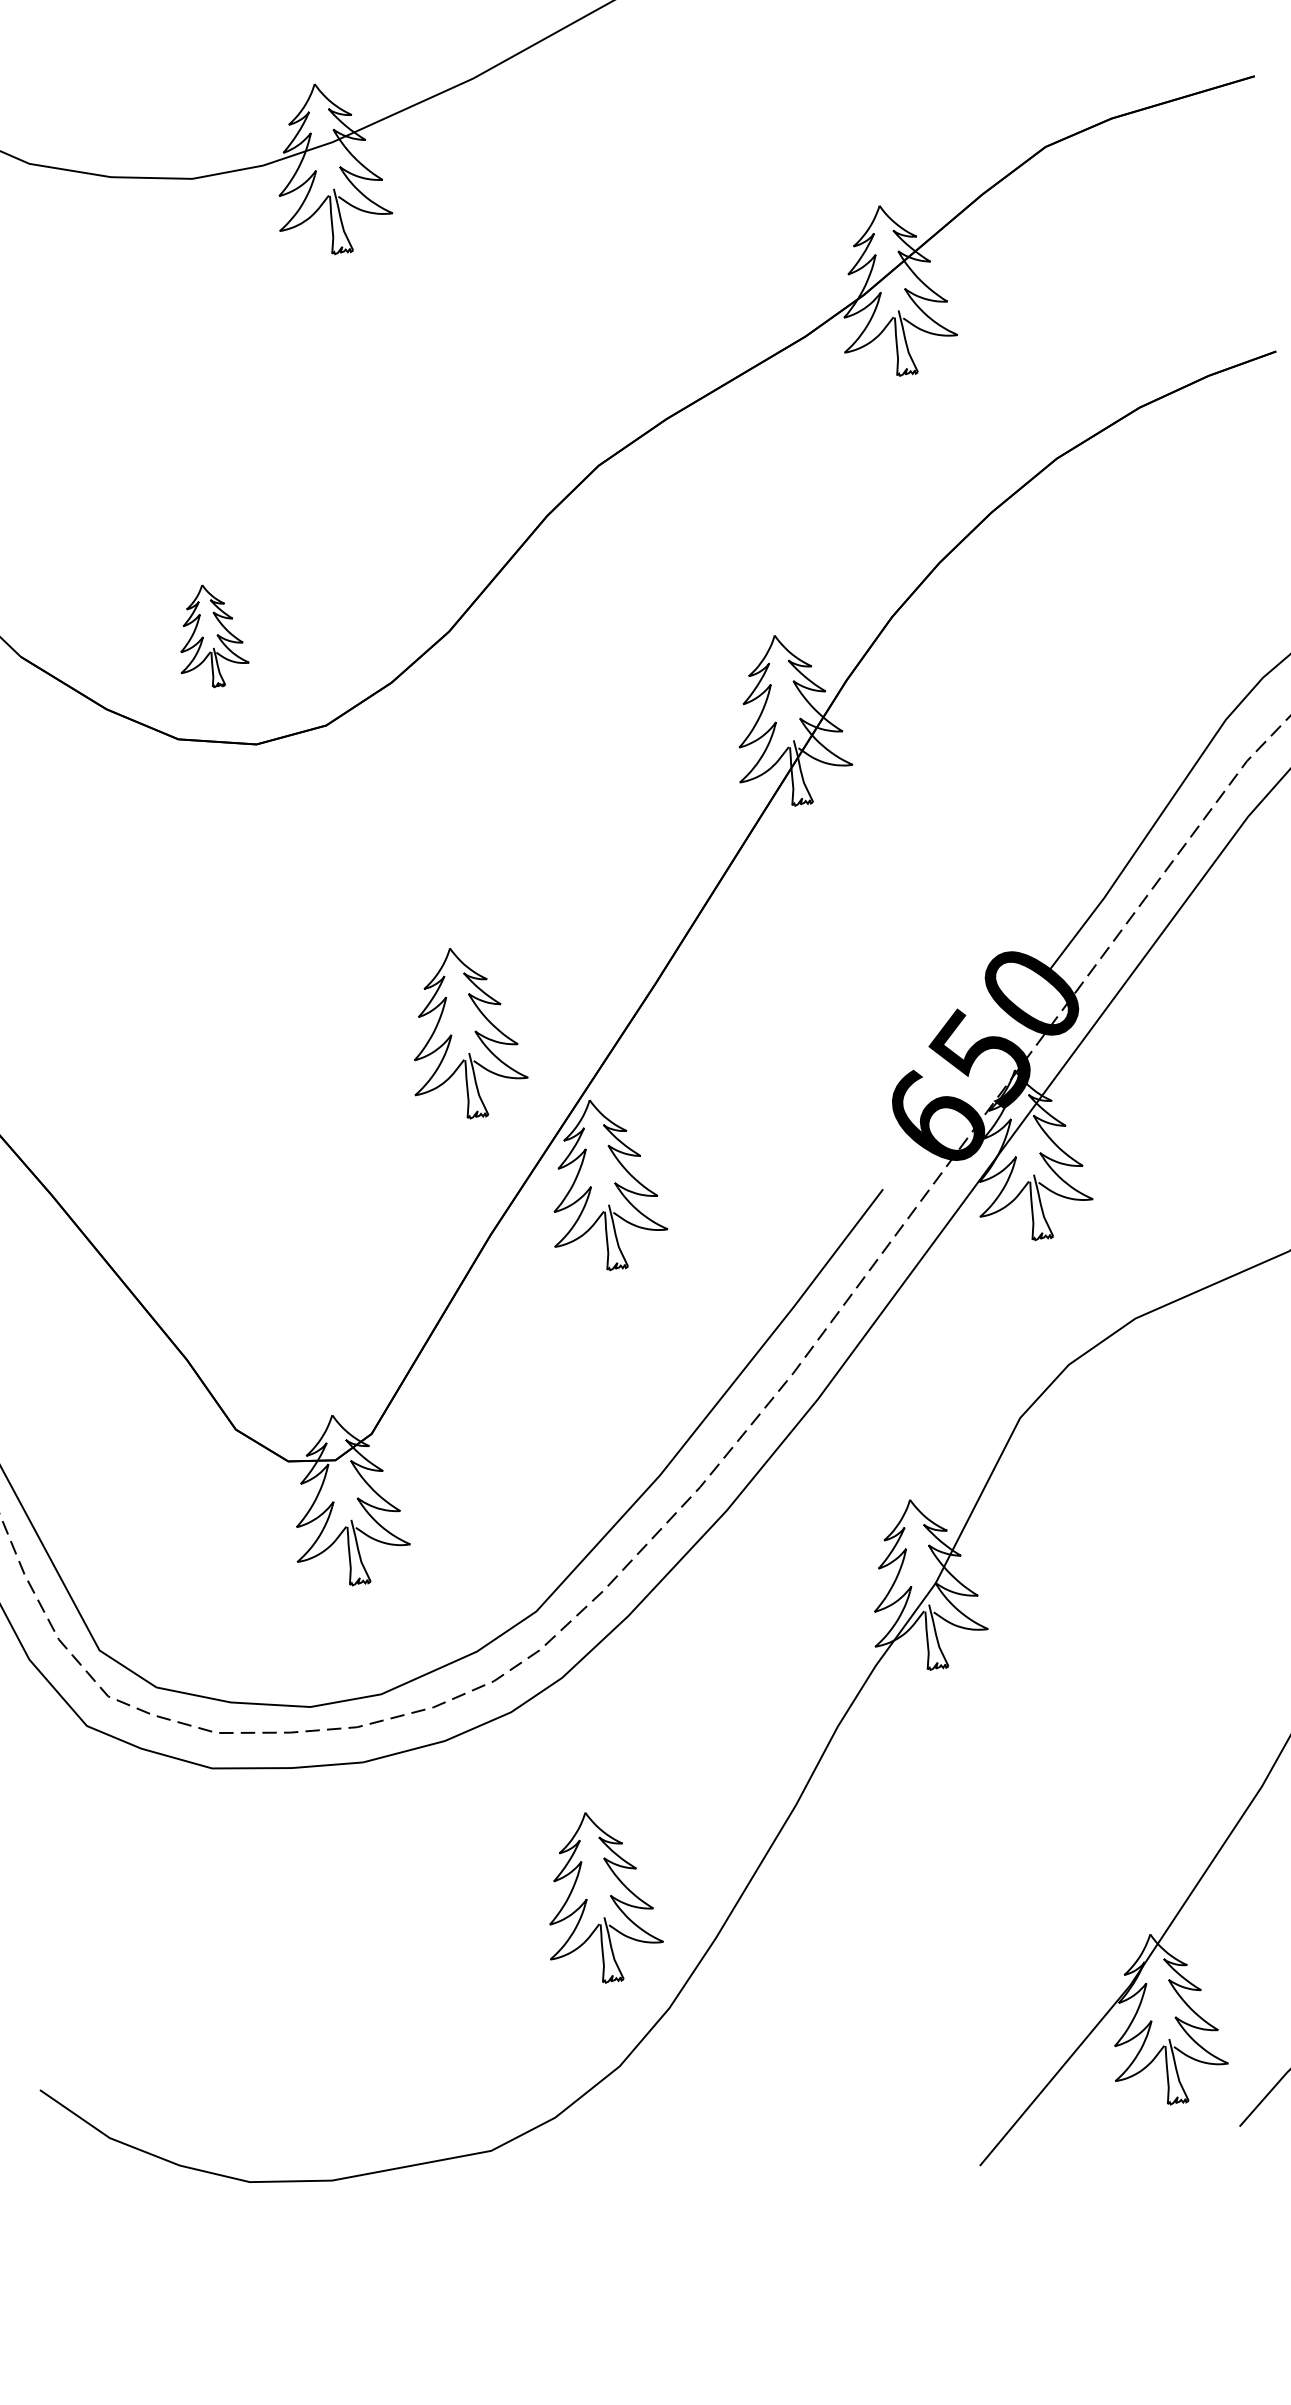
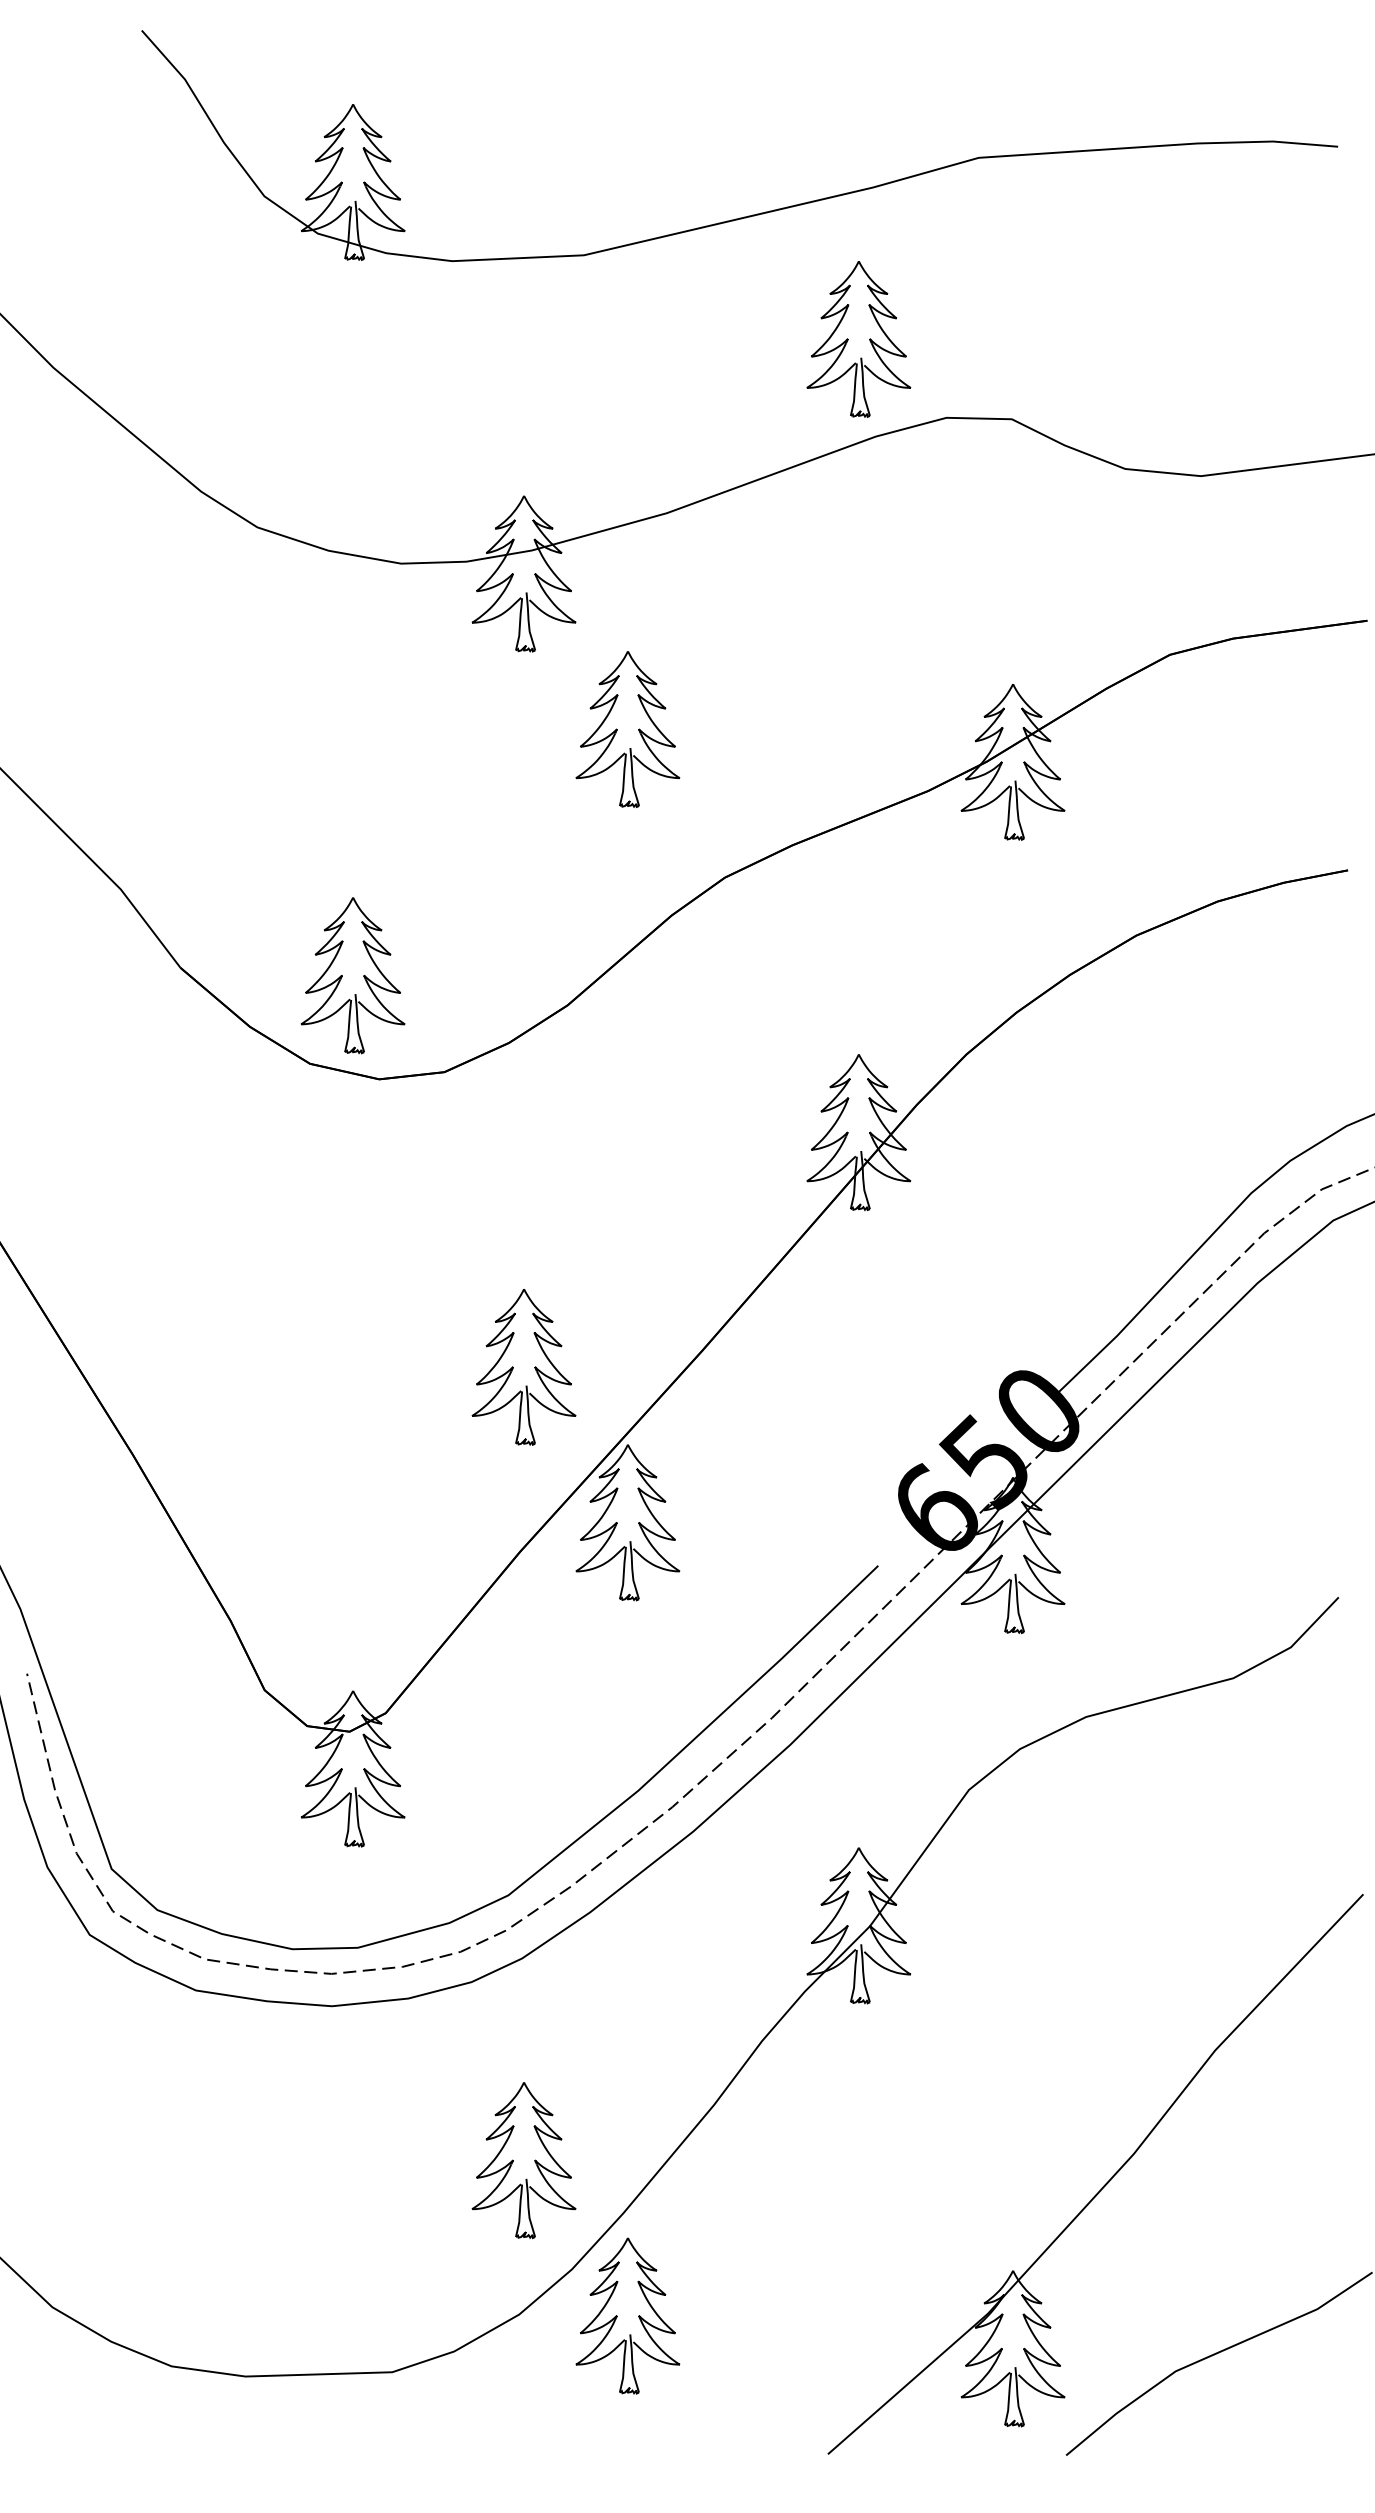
part: (467, 320) -> (627, 729), added
part: (209, 635) -> (352, 975), size x1.67
part: (737, 2048) -> (627, 2315), added

